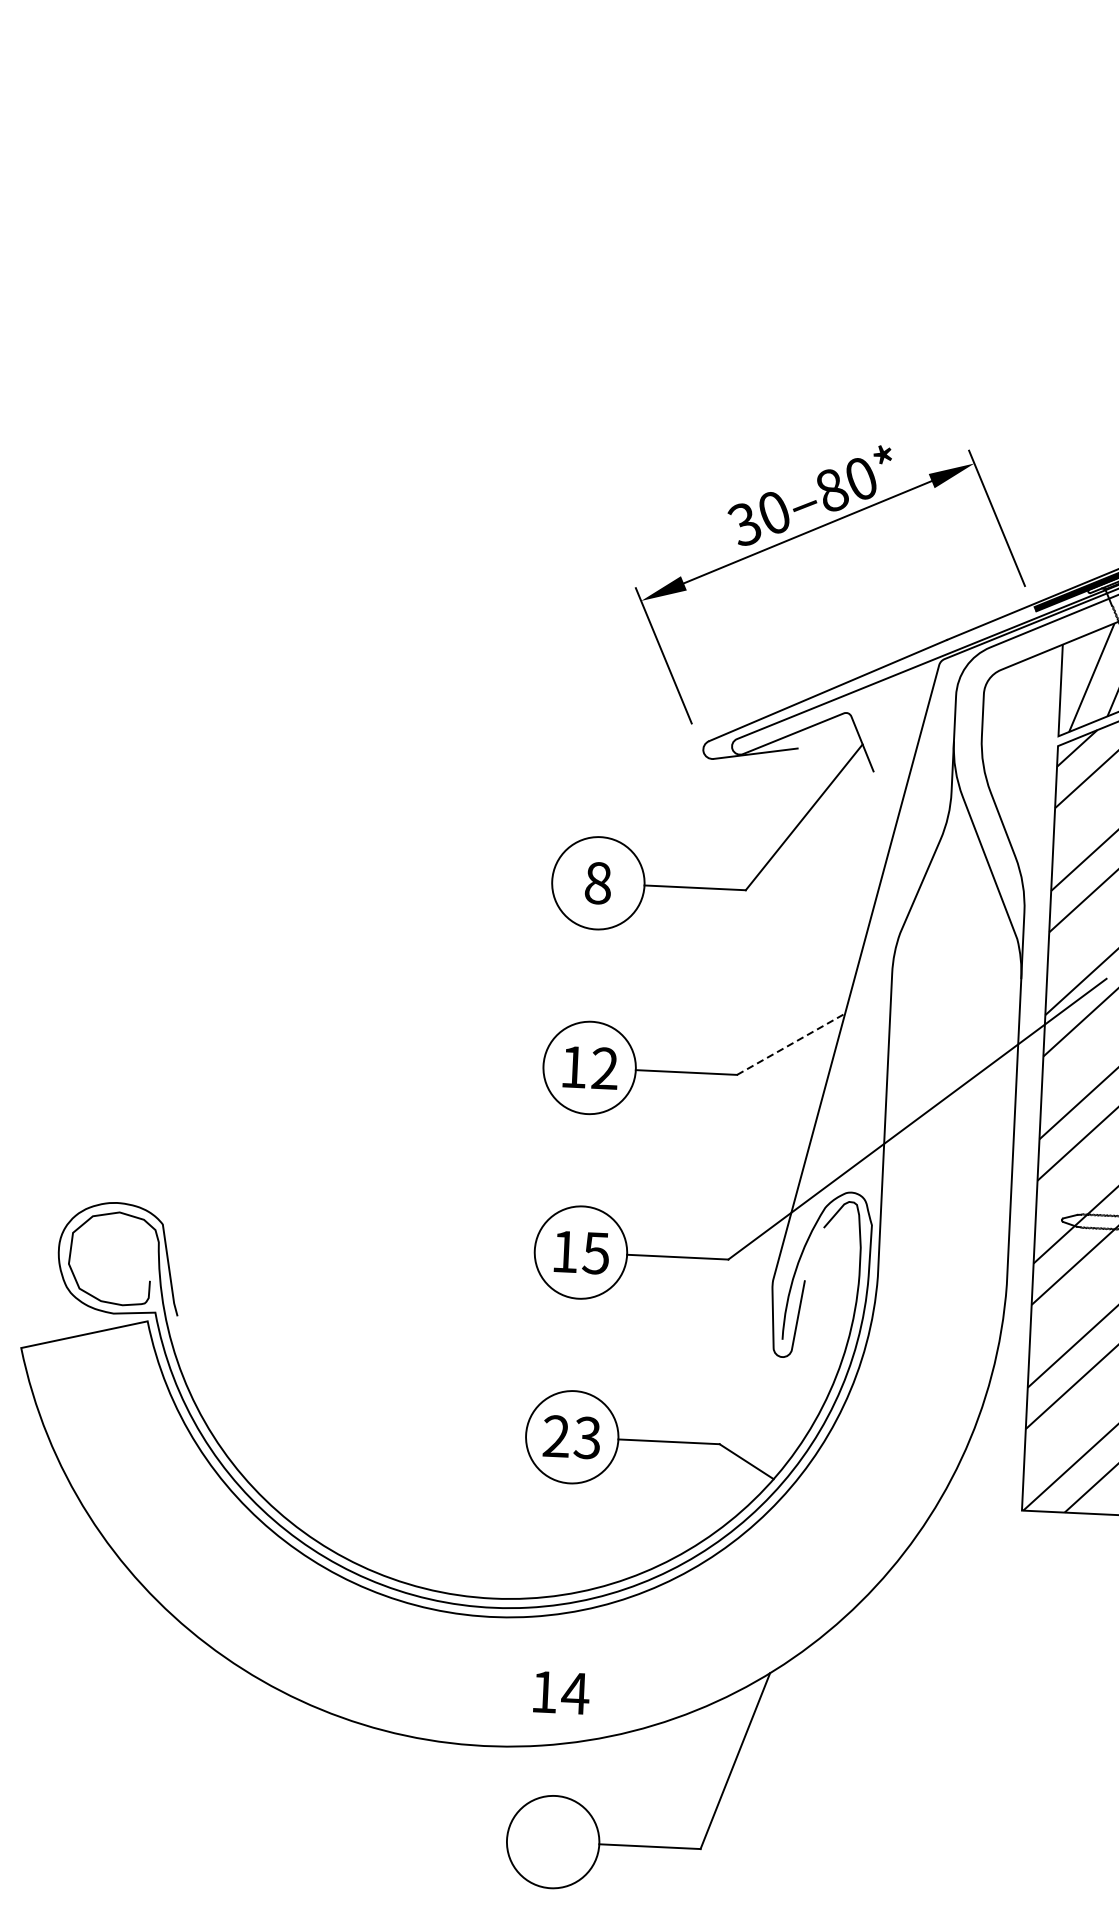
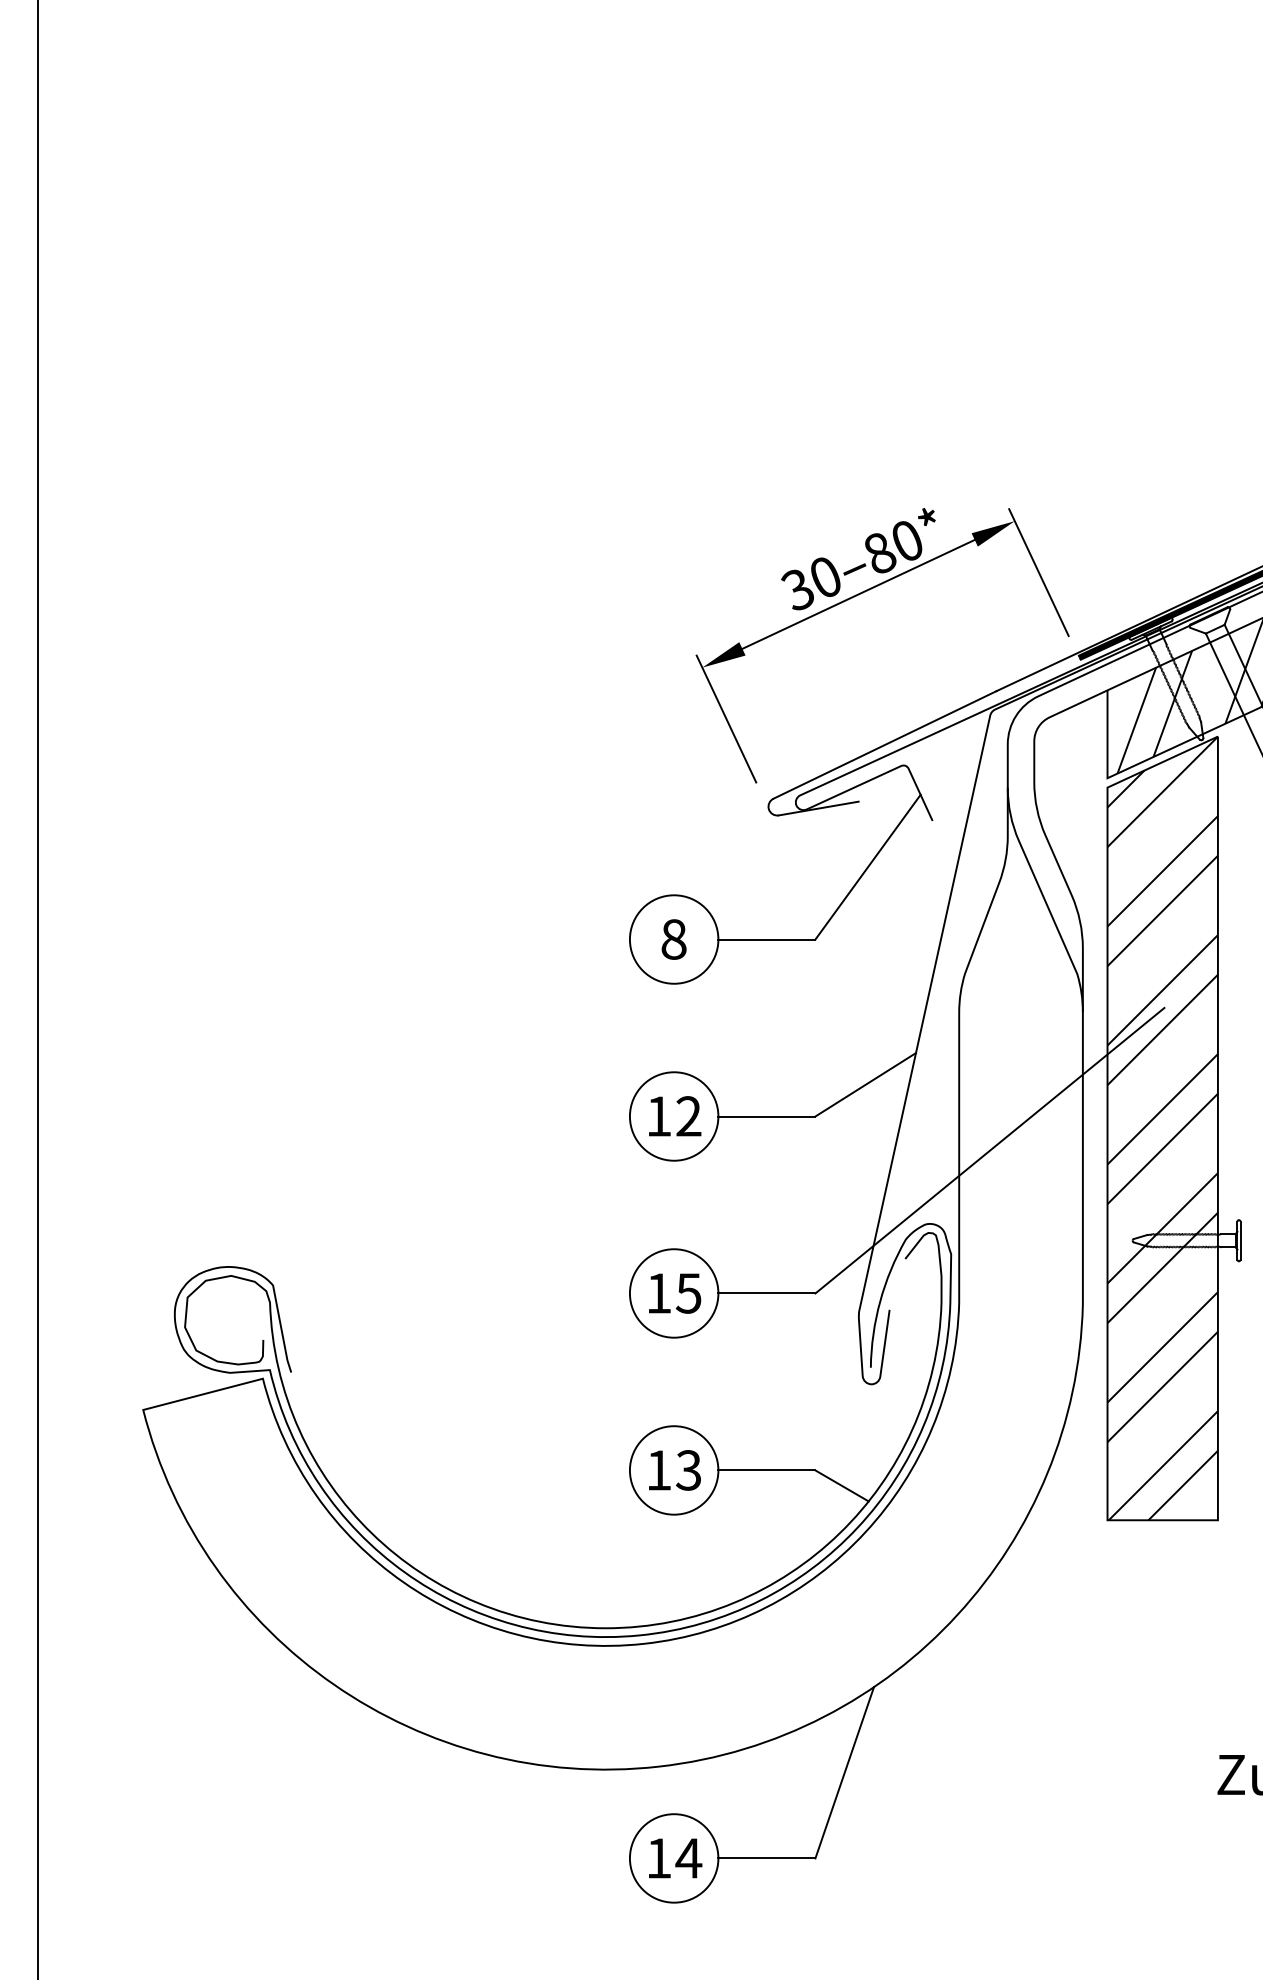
line: (791, 1044) -> (866, 1084), dashed -> solid
text: (555, 1436) -> (658, 1470), 23 -> 13
text: (561, 1693) -> (675, 1858), moved

